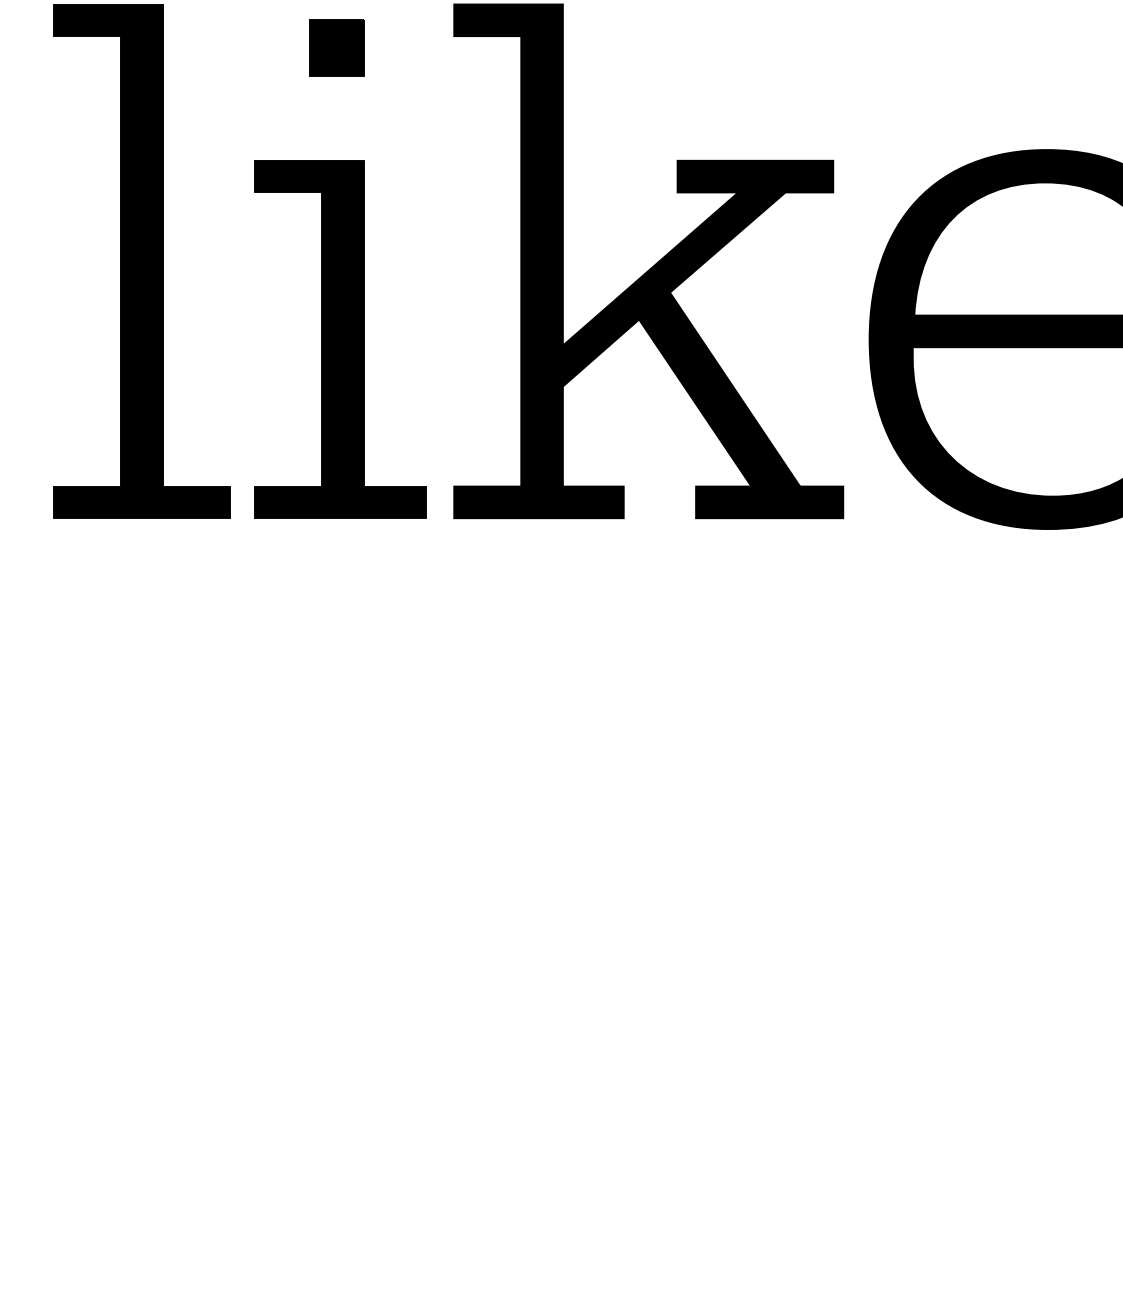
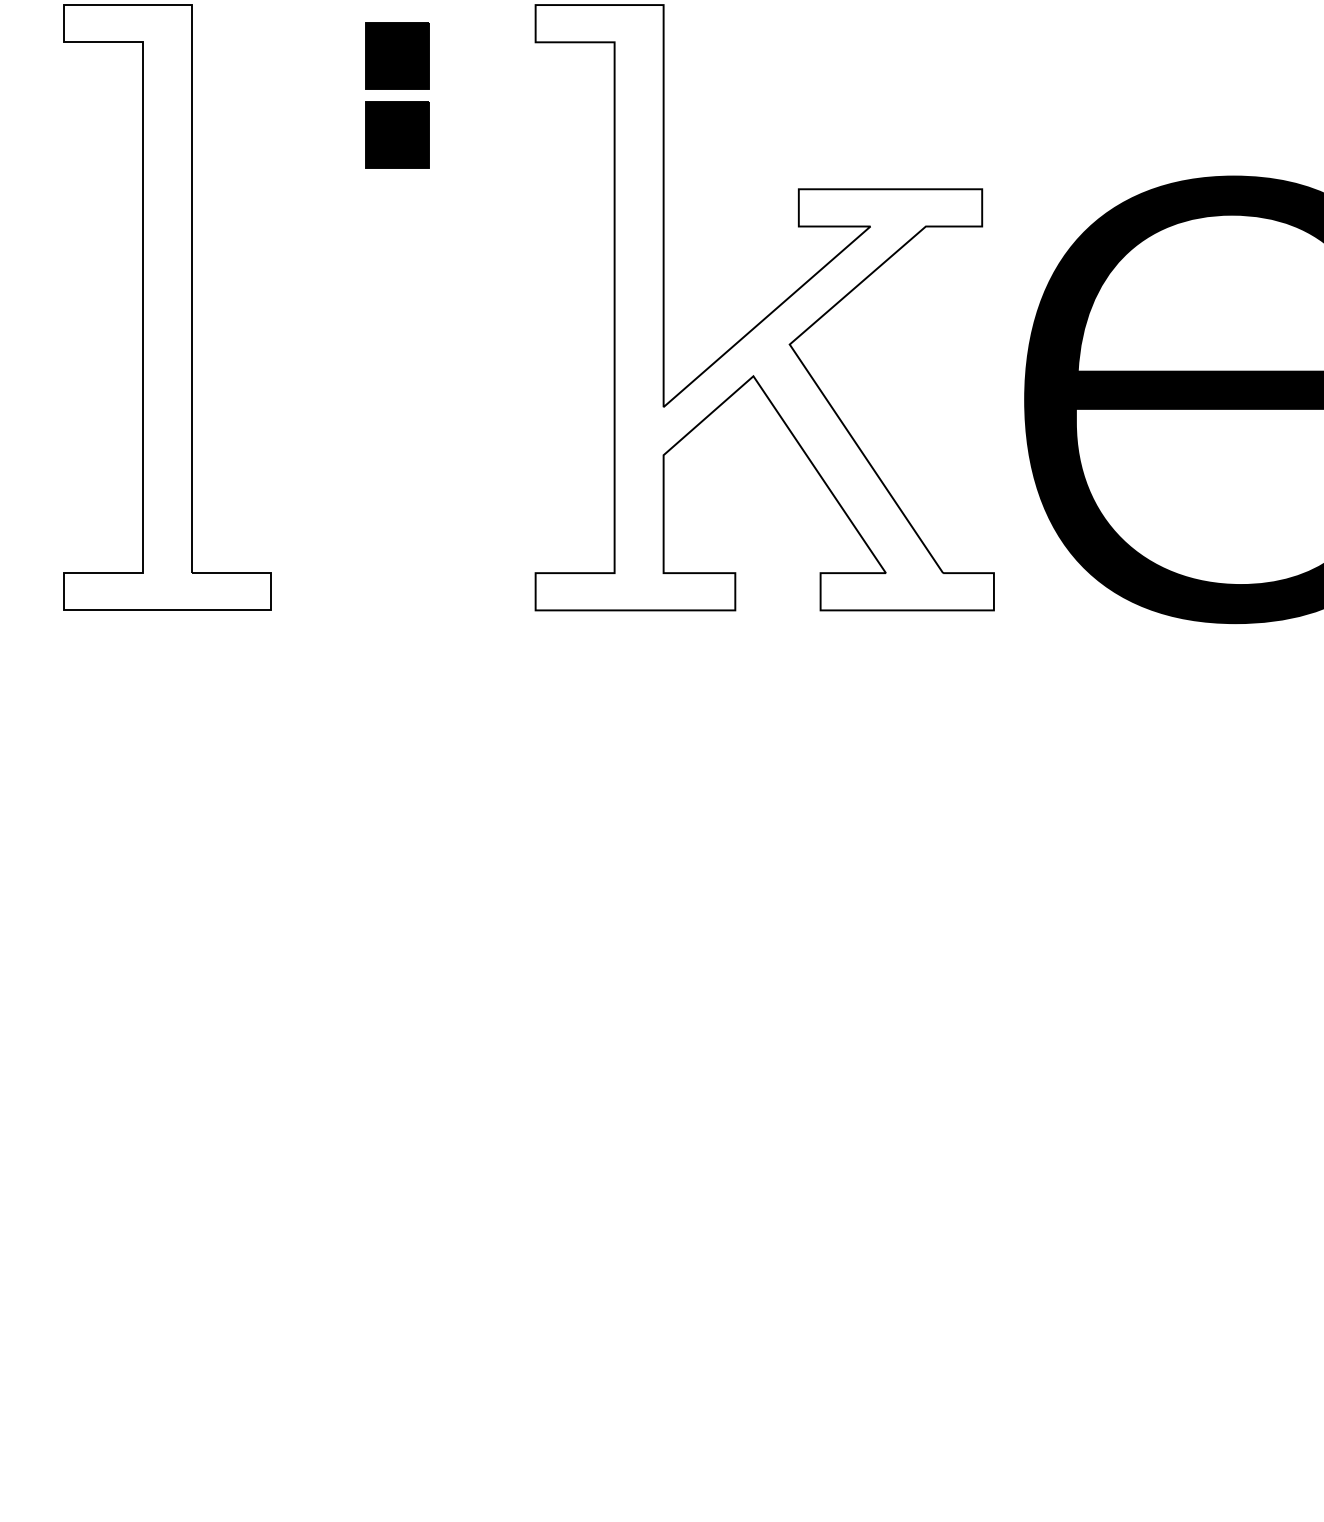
part: (337, 114) -> (397, 134), added
fill: (141, 261) -> (167, 307), removed
fill: (648, 261) -> (764, 307), removed
part: (340, 339) -> (401, 399), removed

